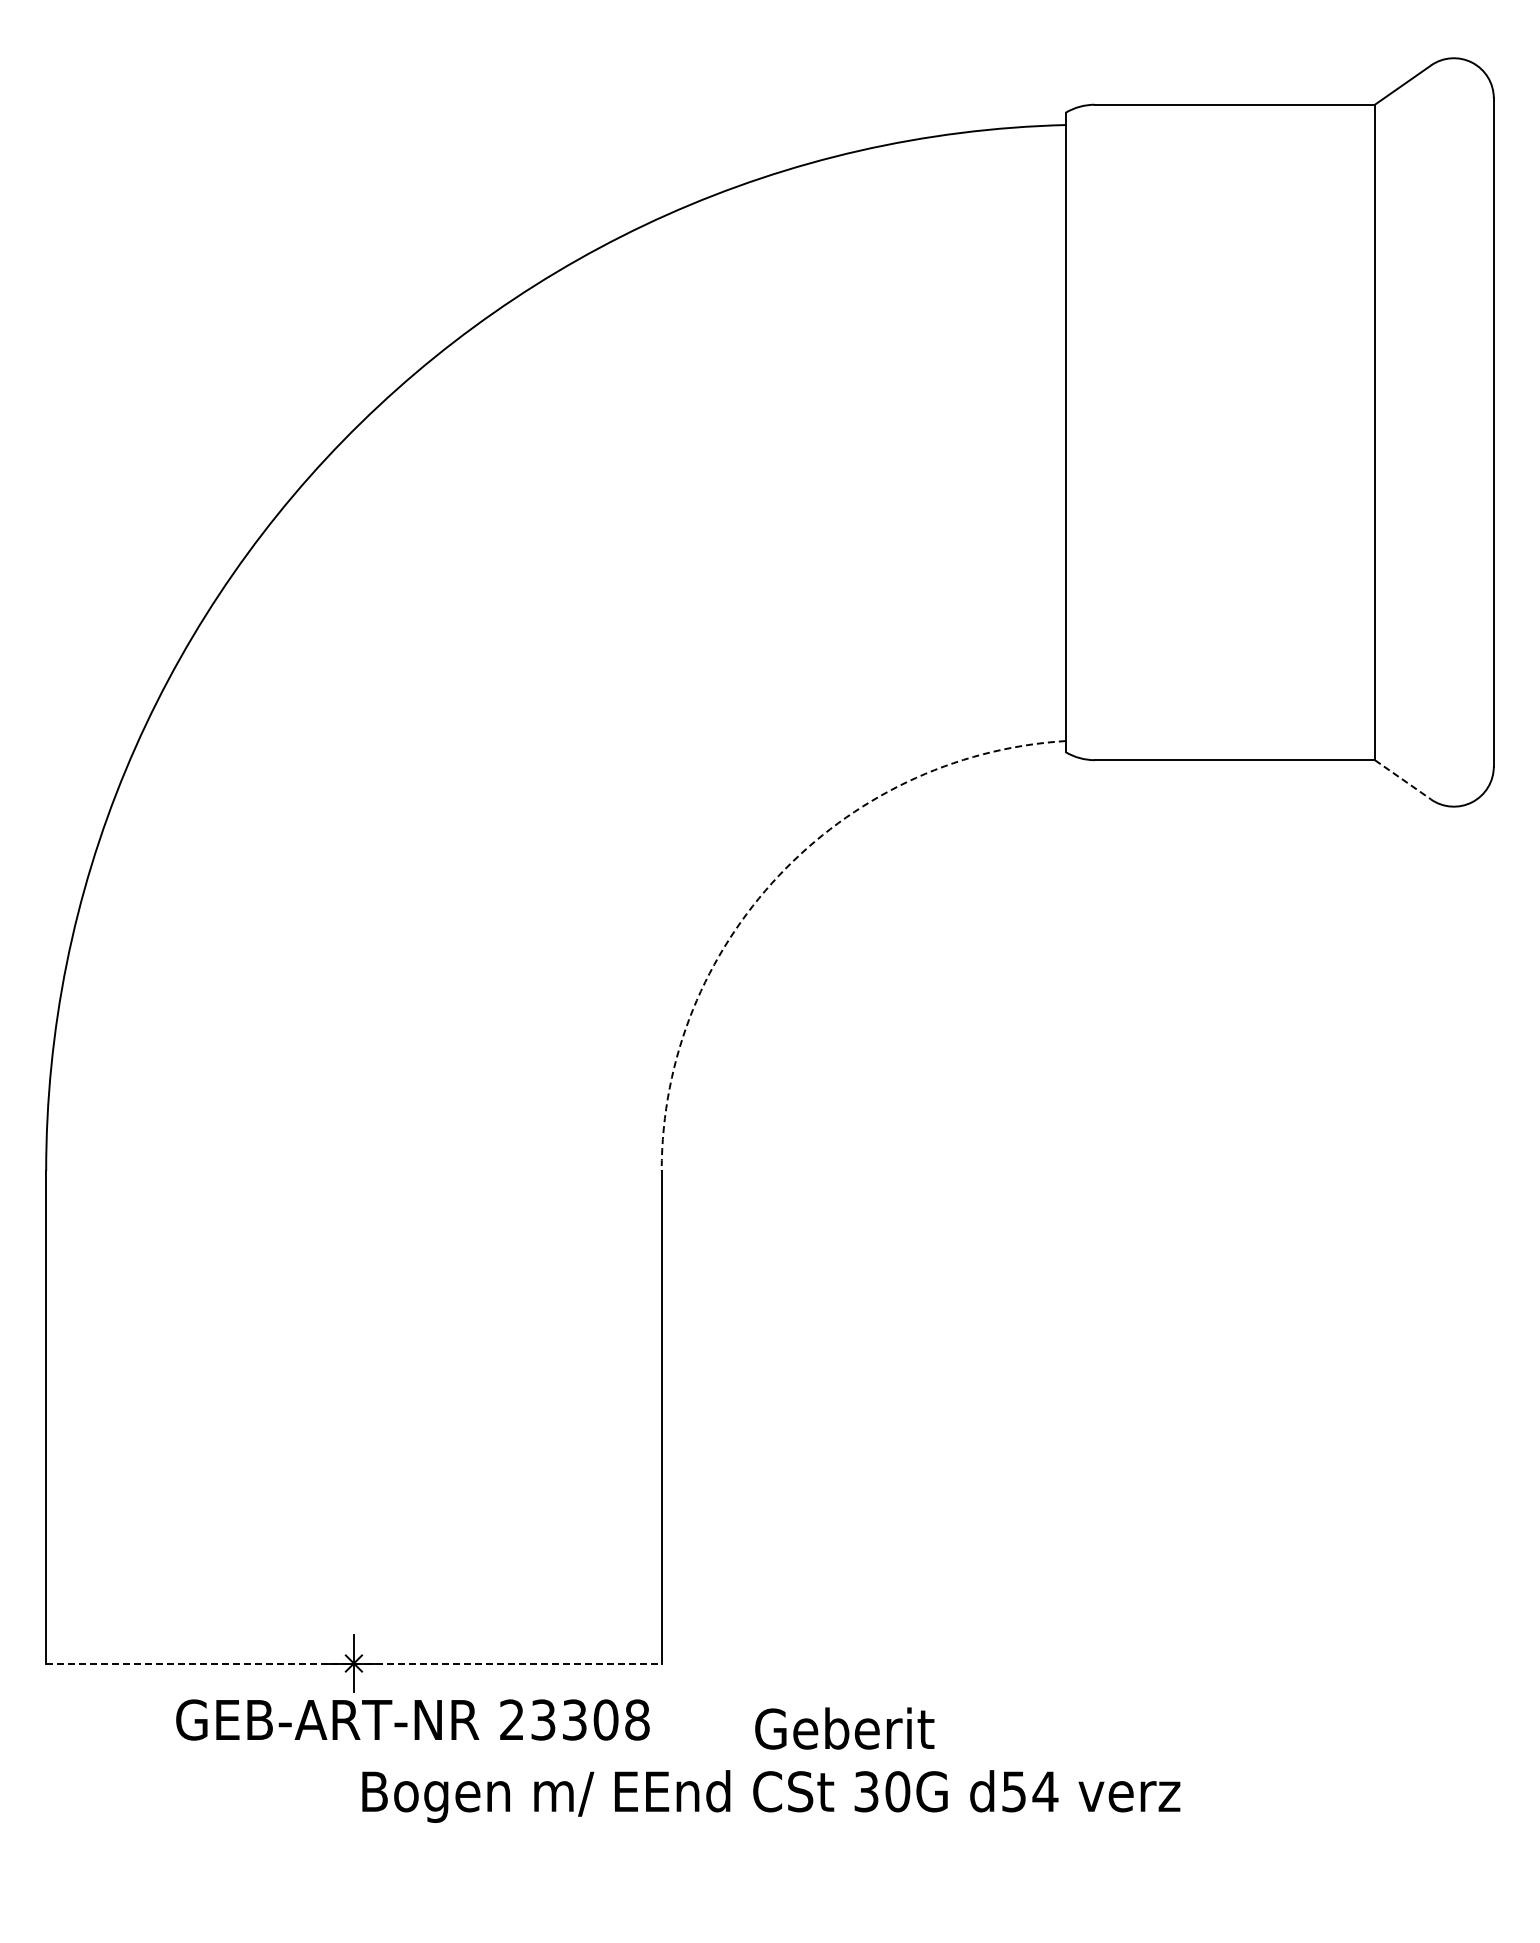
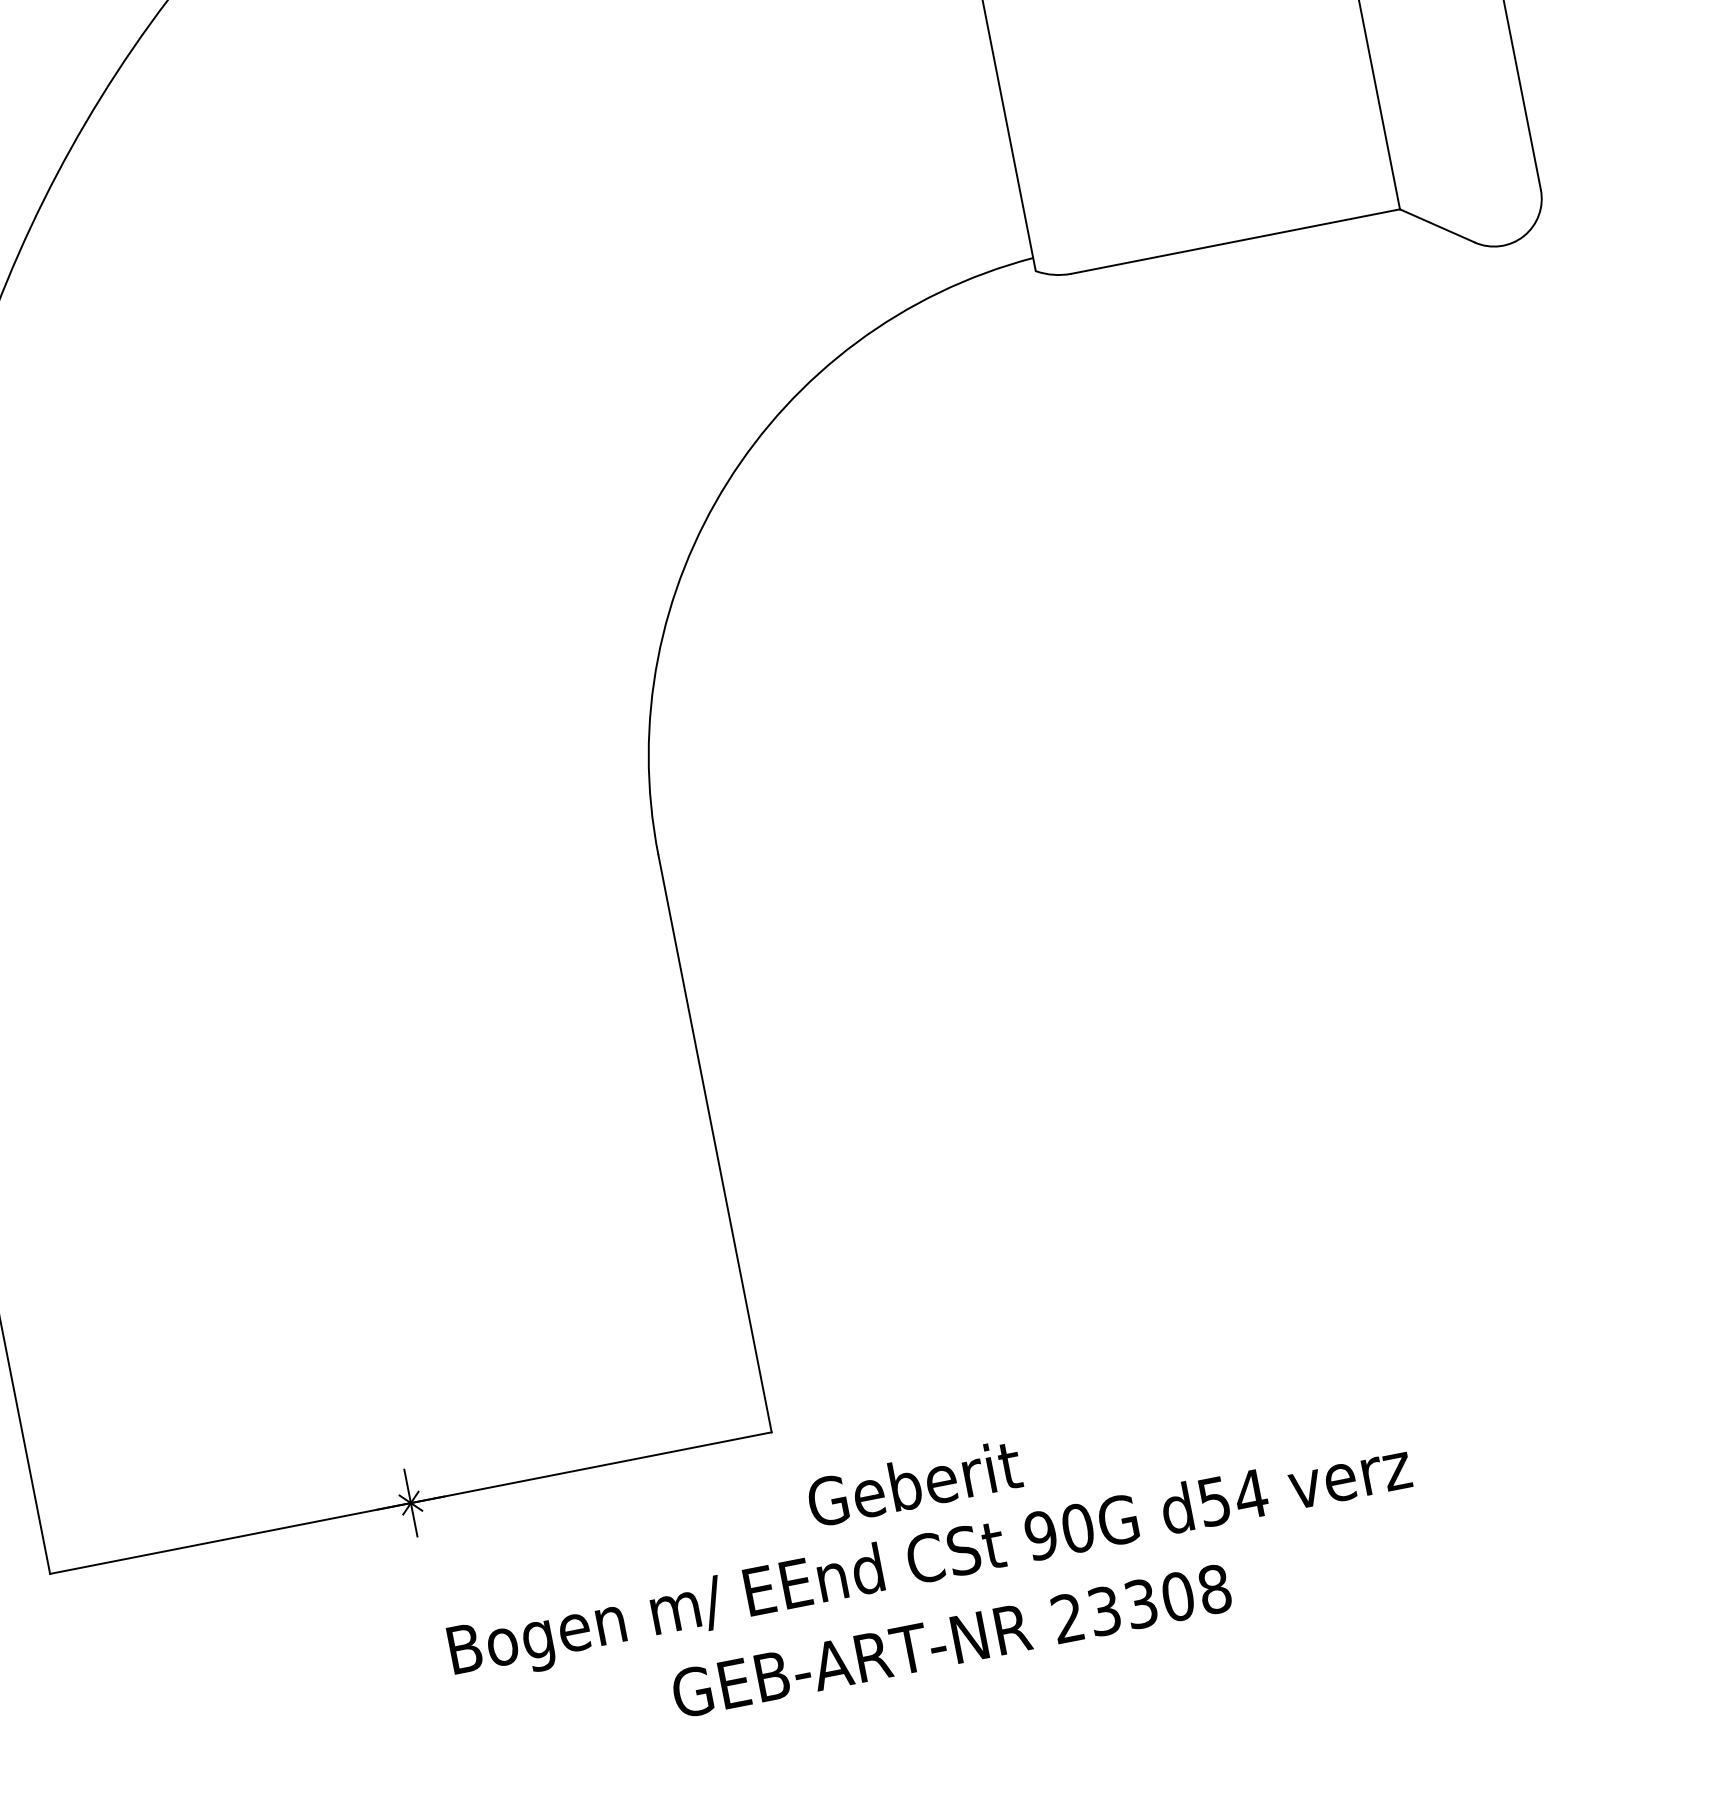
line: (1403, 780) -> (1438, 226), dashed -> solid
arc: (778, 876) -> (727, 482), dashed -> solid
line: (353, 1663) -> (410, 1503), dashed -> solid
text: (412, 1719) -> (951, 1640), moved
text: (844, 1728) -> (914, 1483), moved
text: (866, 1791) -> (1041, 1535), 30G -> 90G

